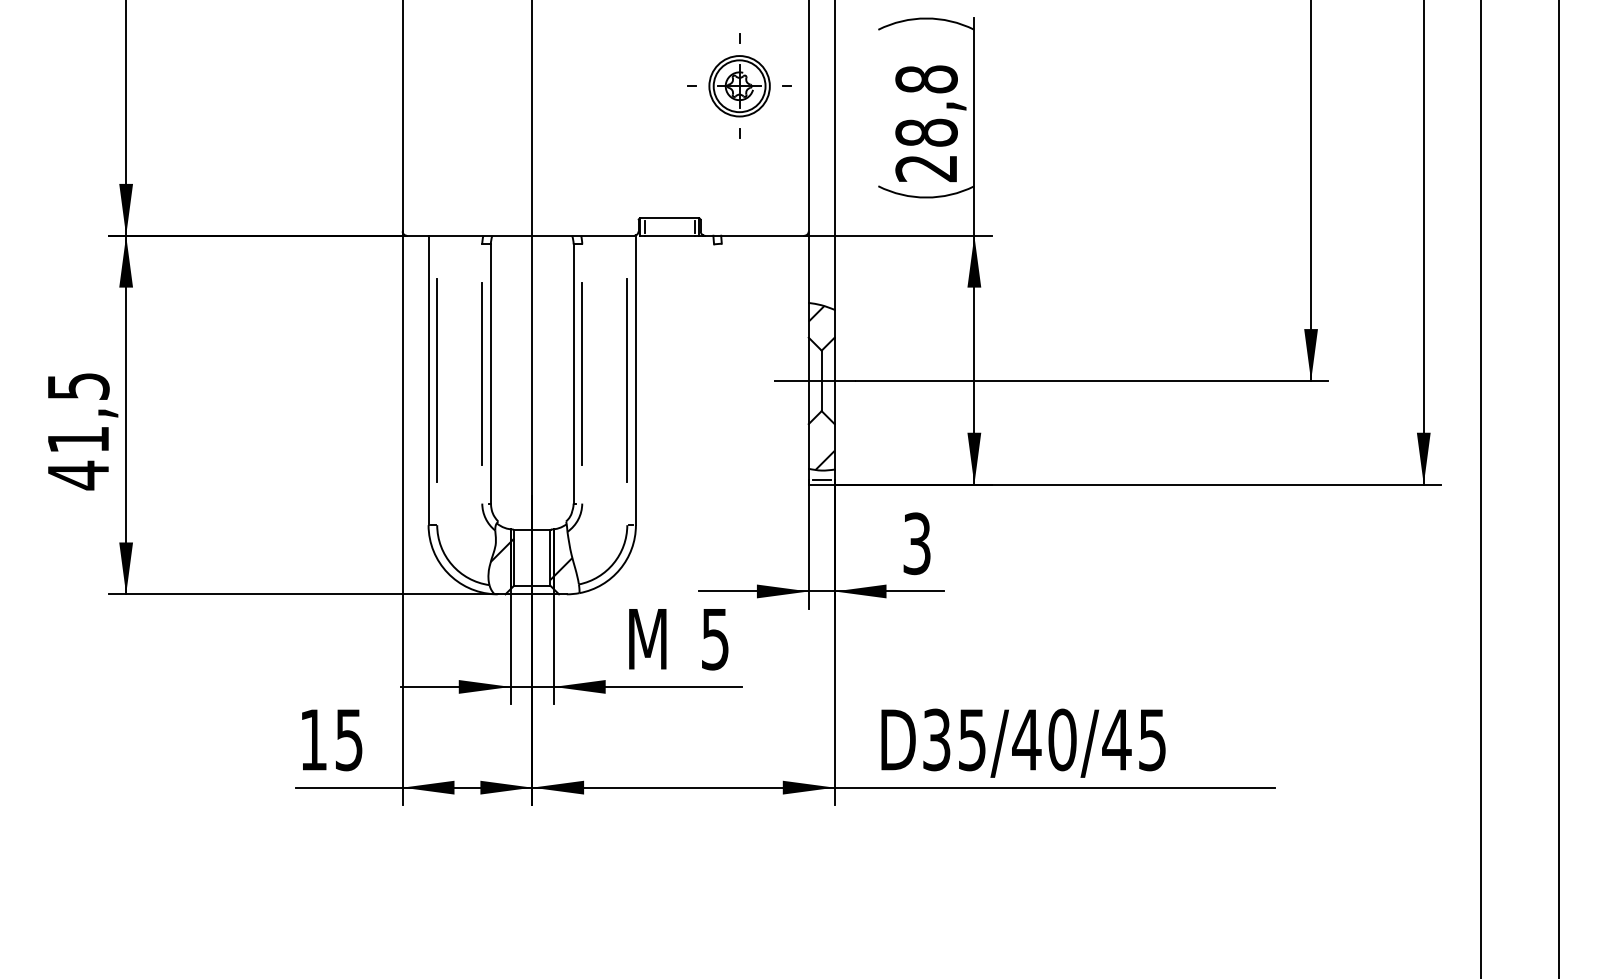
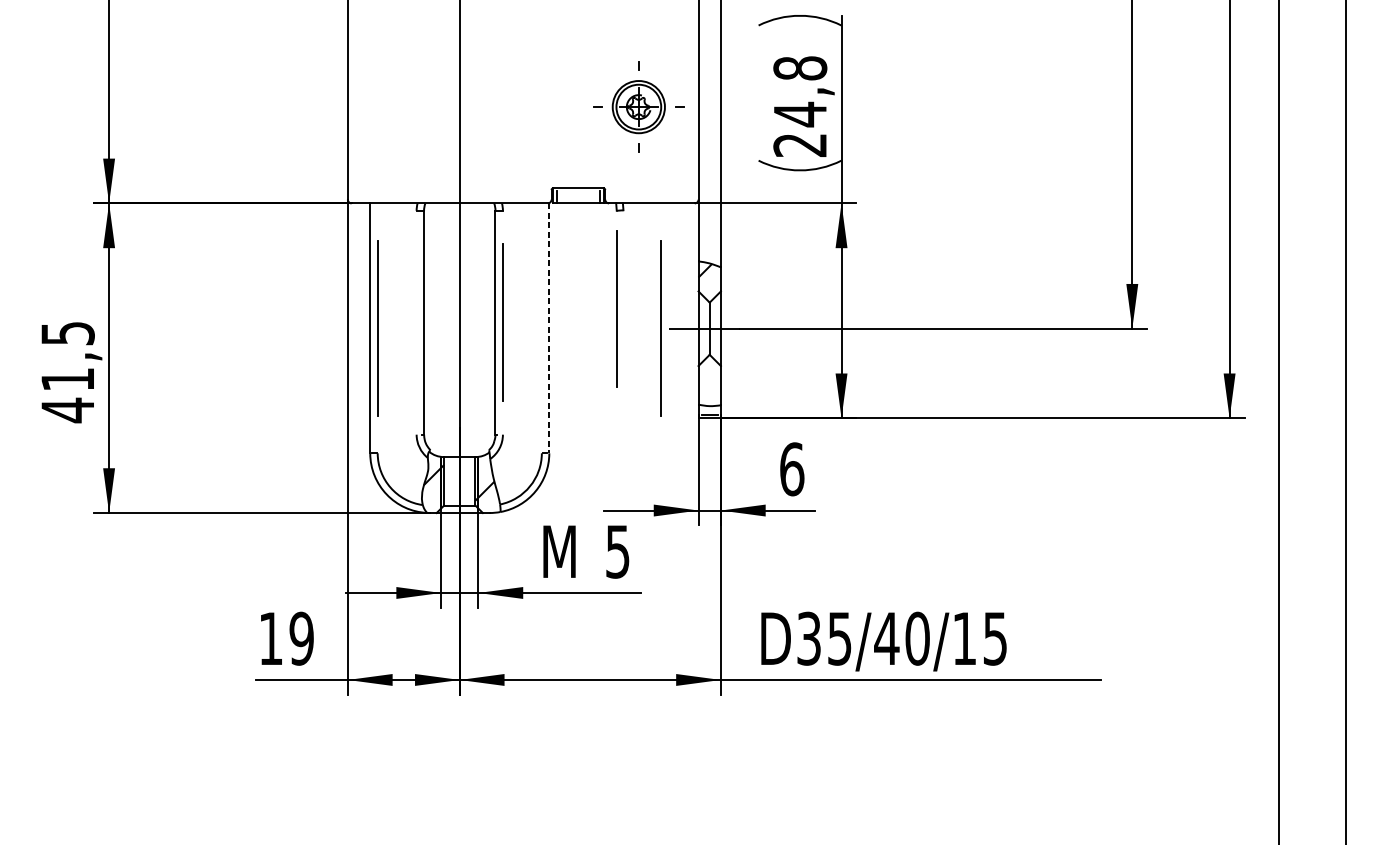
part: (739, 85) -> (638, 106), moved
text: (926, 132) -> (800, 114), 28,8 -> 24,8
line: (481, 373) -> (616, 308), moved
line: (626, 380) -> (660, 328), moved
line: (635, 380) -> (548, 328), solid -> dashed
hatch: (824, 460) -> (712, 397), removed
text: (917, 543) -> (792, 469), 3 -> 6
text: (349, 739) -> (301, 638), 15 -> 19
text: (1116, 739) -> (964, 638), D35/40/45 -> D35/40/15

